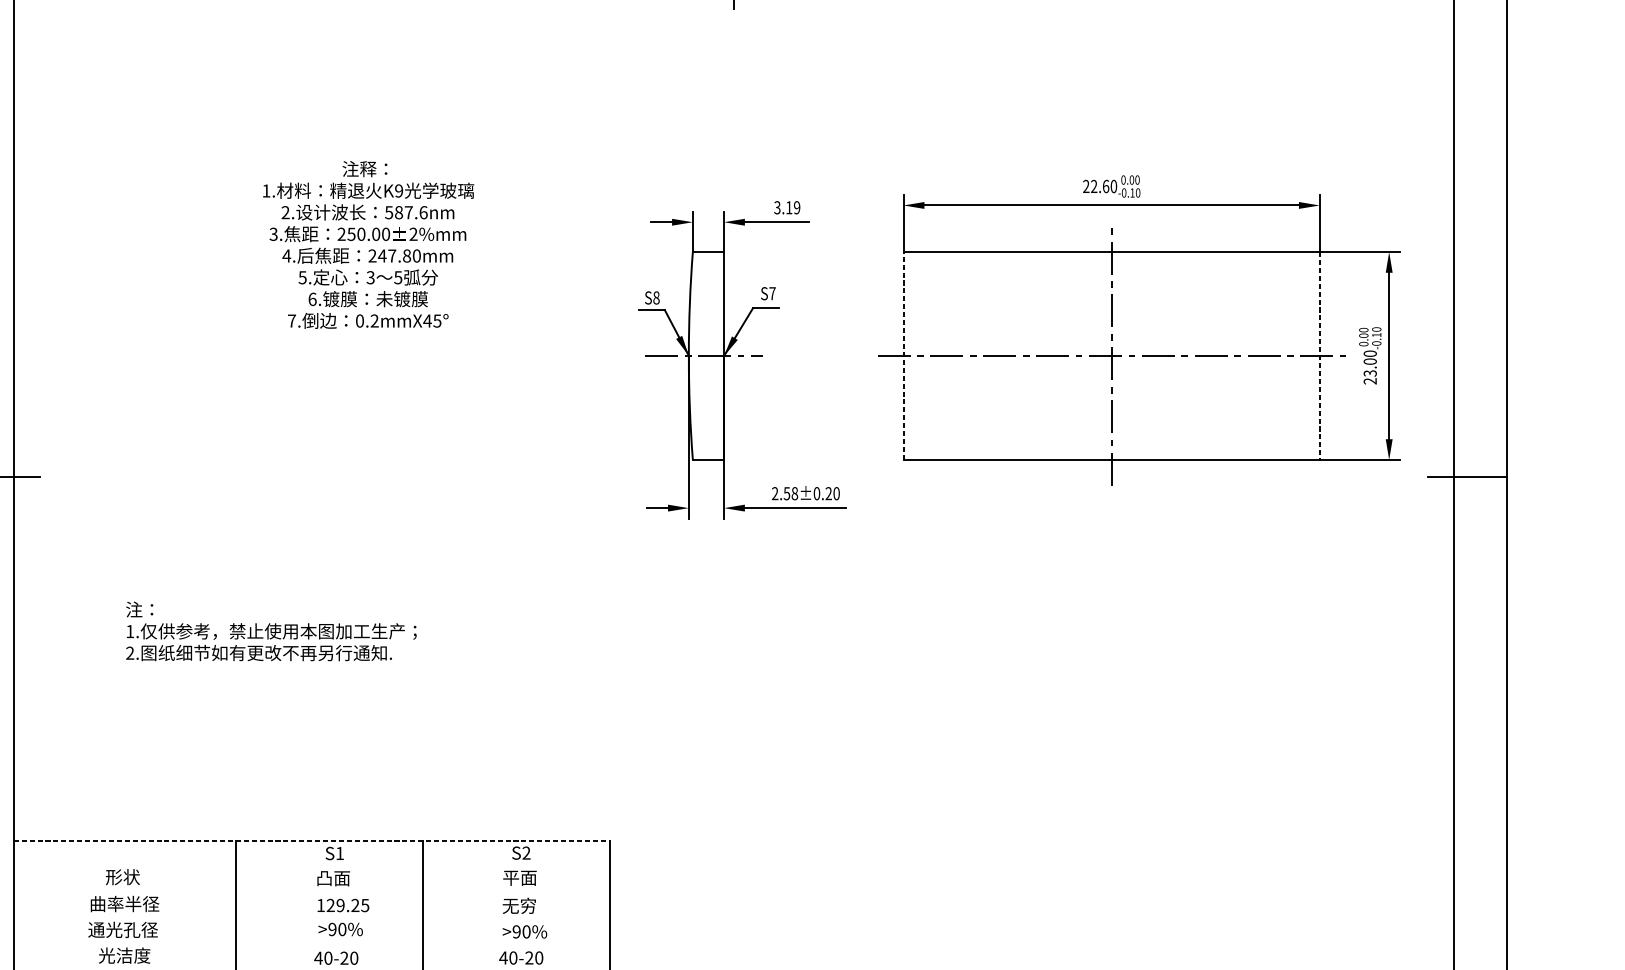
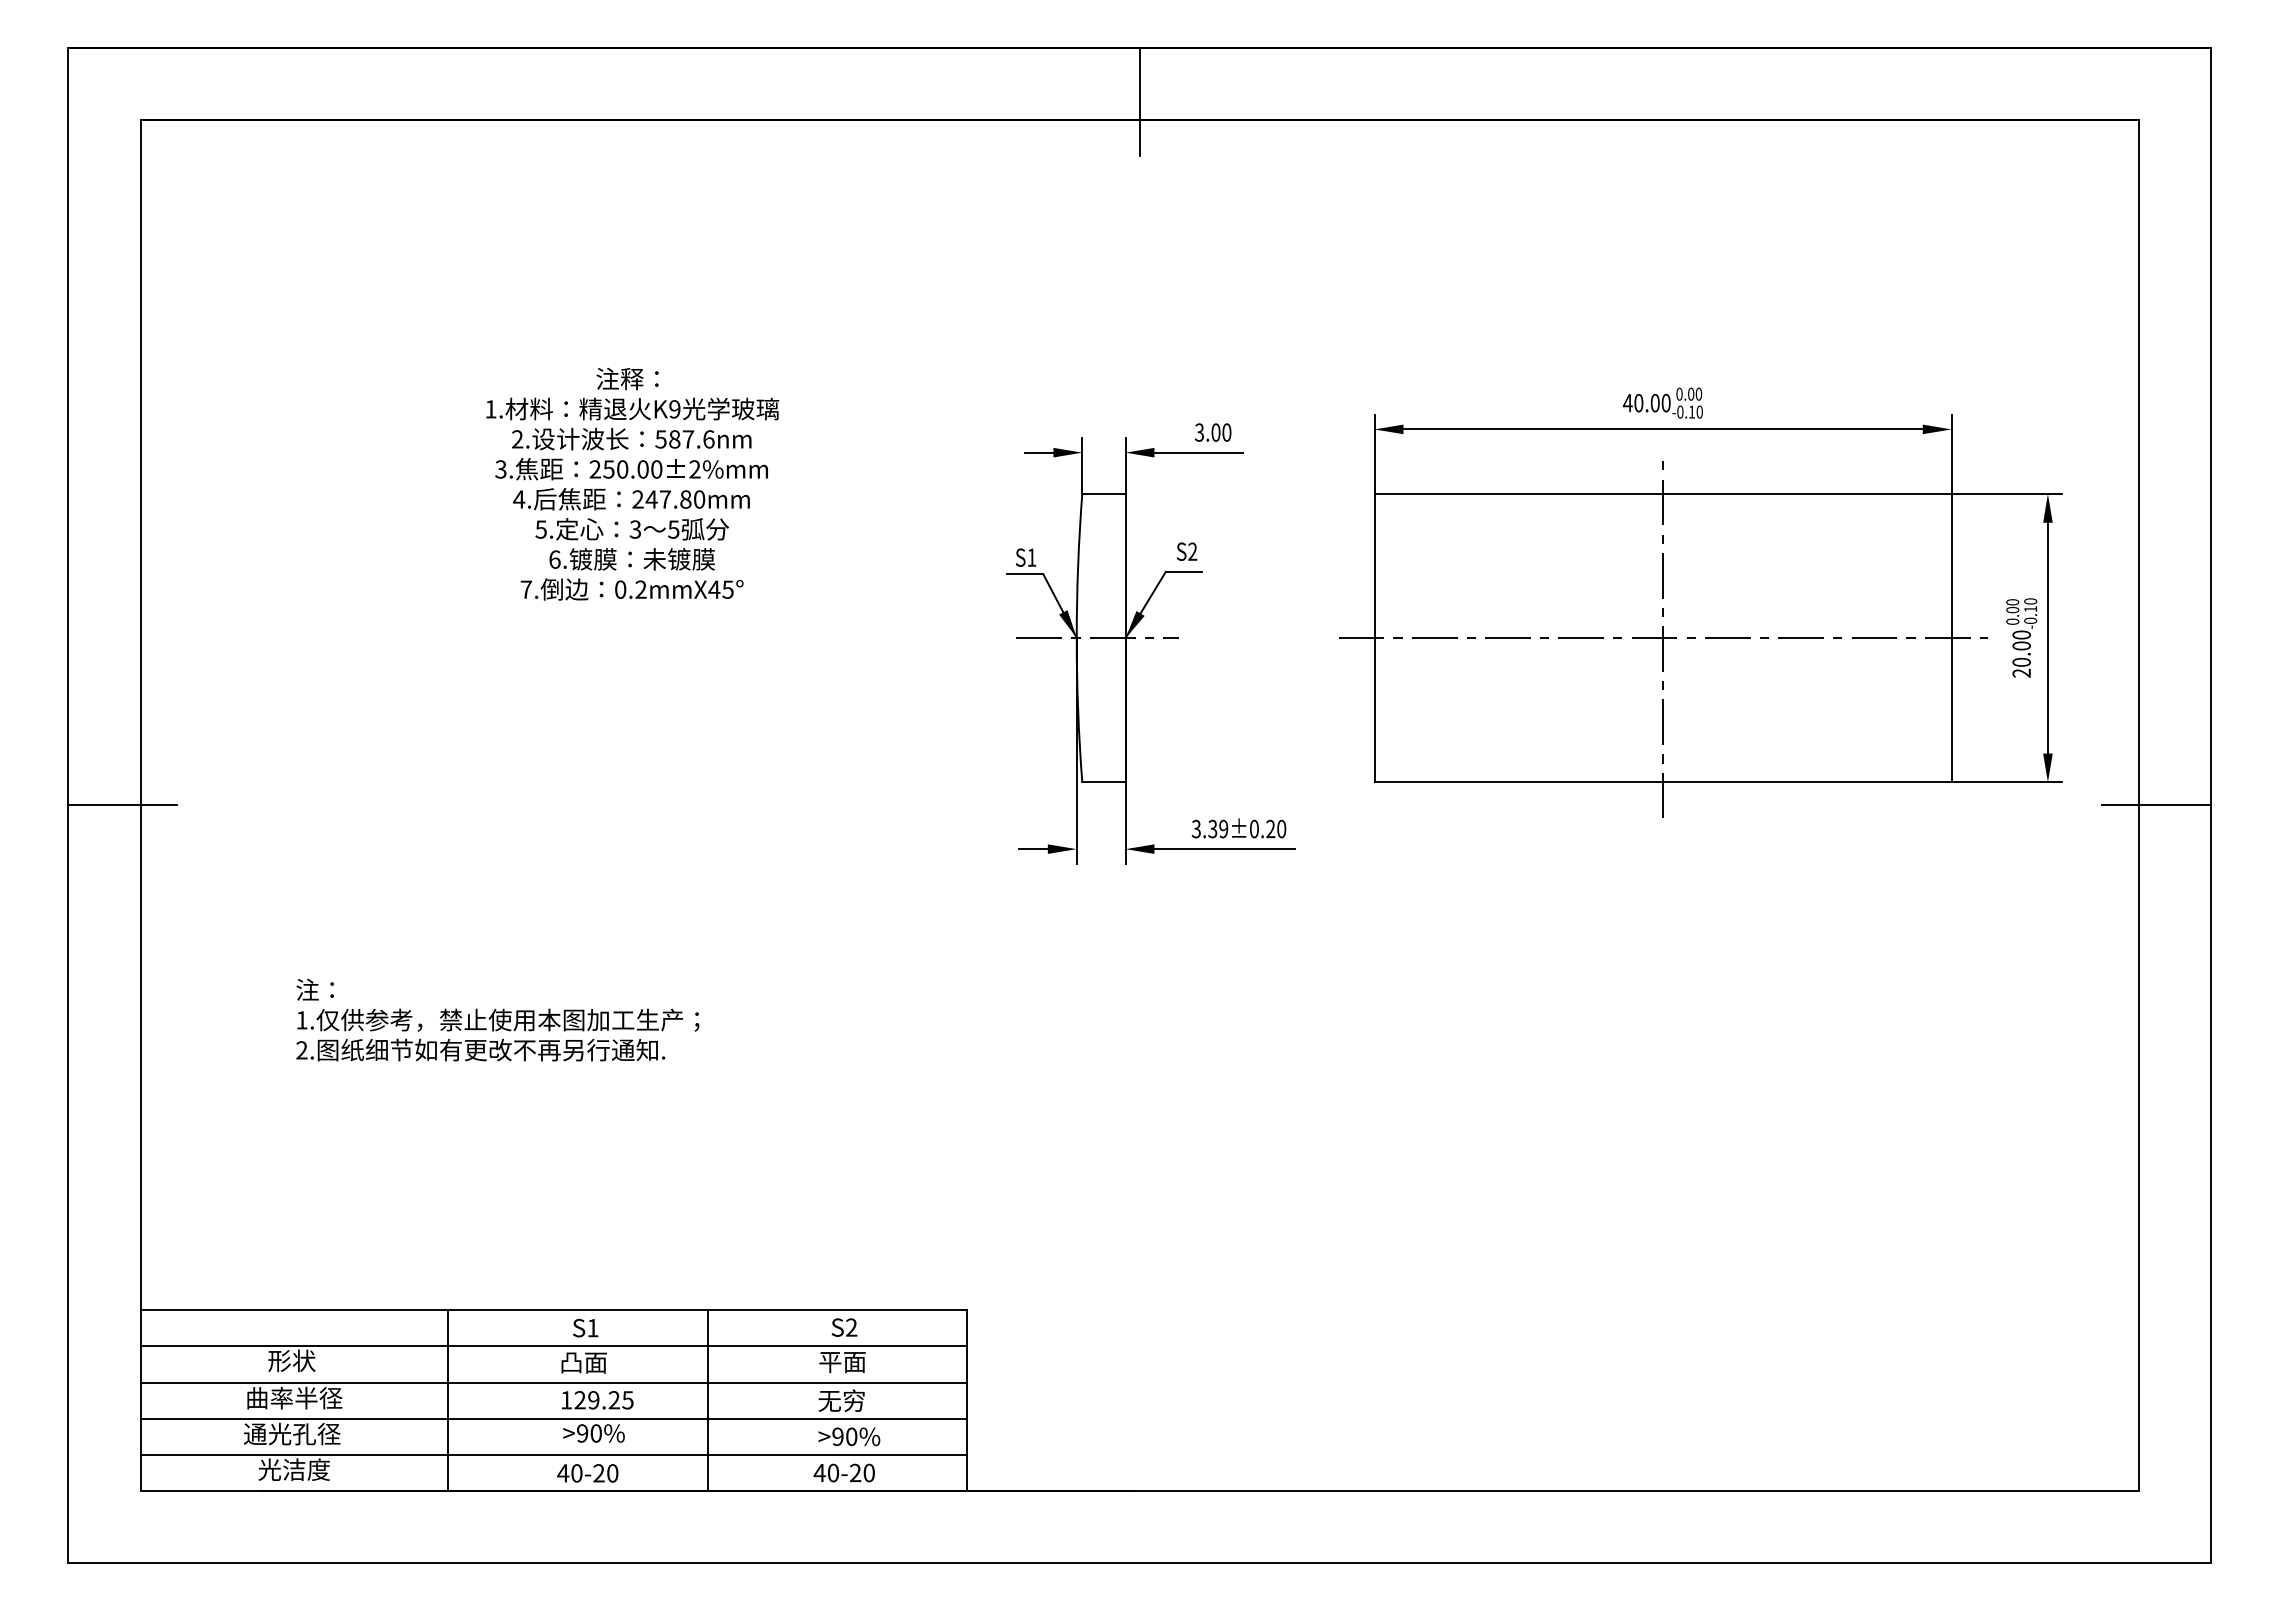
text: (1096, 186) -> (1641, 402), 22.60 -> 40.00
text: (793, 207) -> (1221, 432), 3.19 -> 3.00
text: (772, 293) -> (1192, 551), S7 -> S2
text: (656, 297) -> (1031, 557), S8 -> S1
line: (903, 355) -> (1374, 637), dashed -> solid
line: (1319, 356) -> (1951, 638), dashed -> solid
text: (1370, 373) -> (2021, 662), 23.00 -> 20.00
text: (784, 493) -> (1209, 828), 2.58±0.20 -> 3.39±0.20
line: (312, 840) -> (554, 1310), dashed -> solid
line: (311, 866) -> (553, 1346), added
line: (311, 892) -> (553, 1382), added
line: (311, 918) -> (553, 1418), added
line: (311, 944) -> (553, 1454), added

